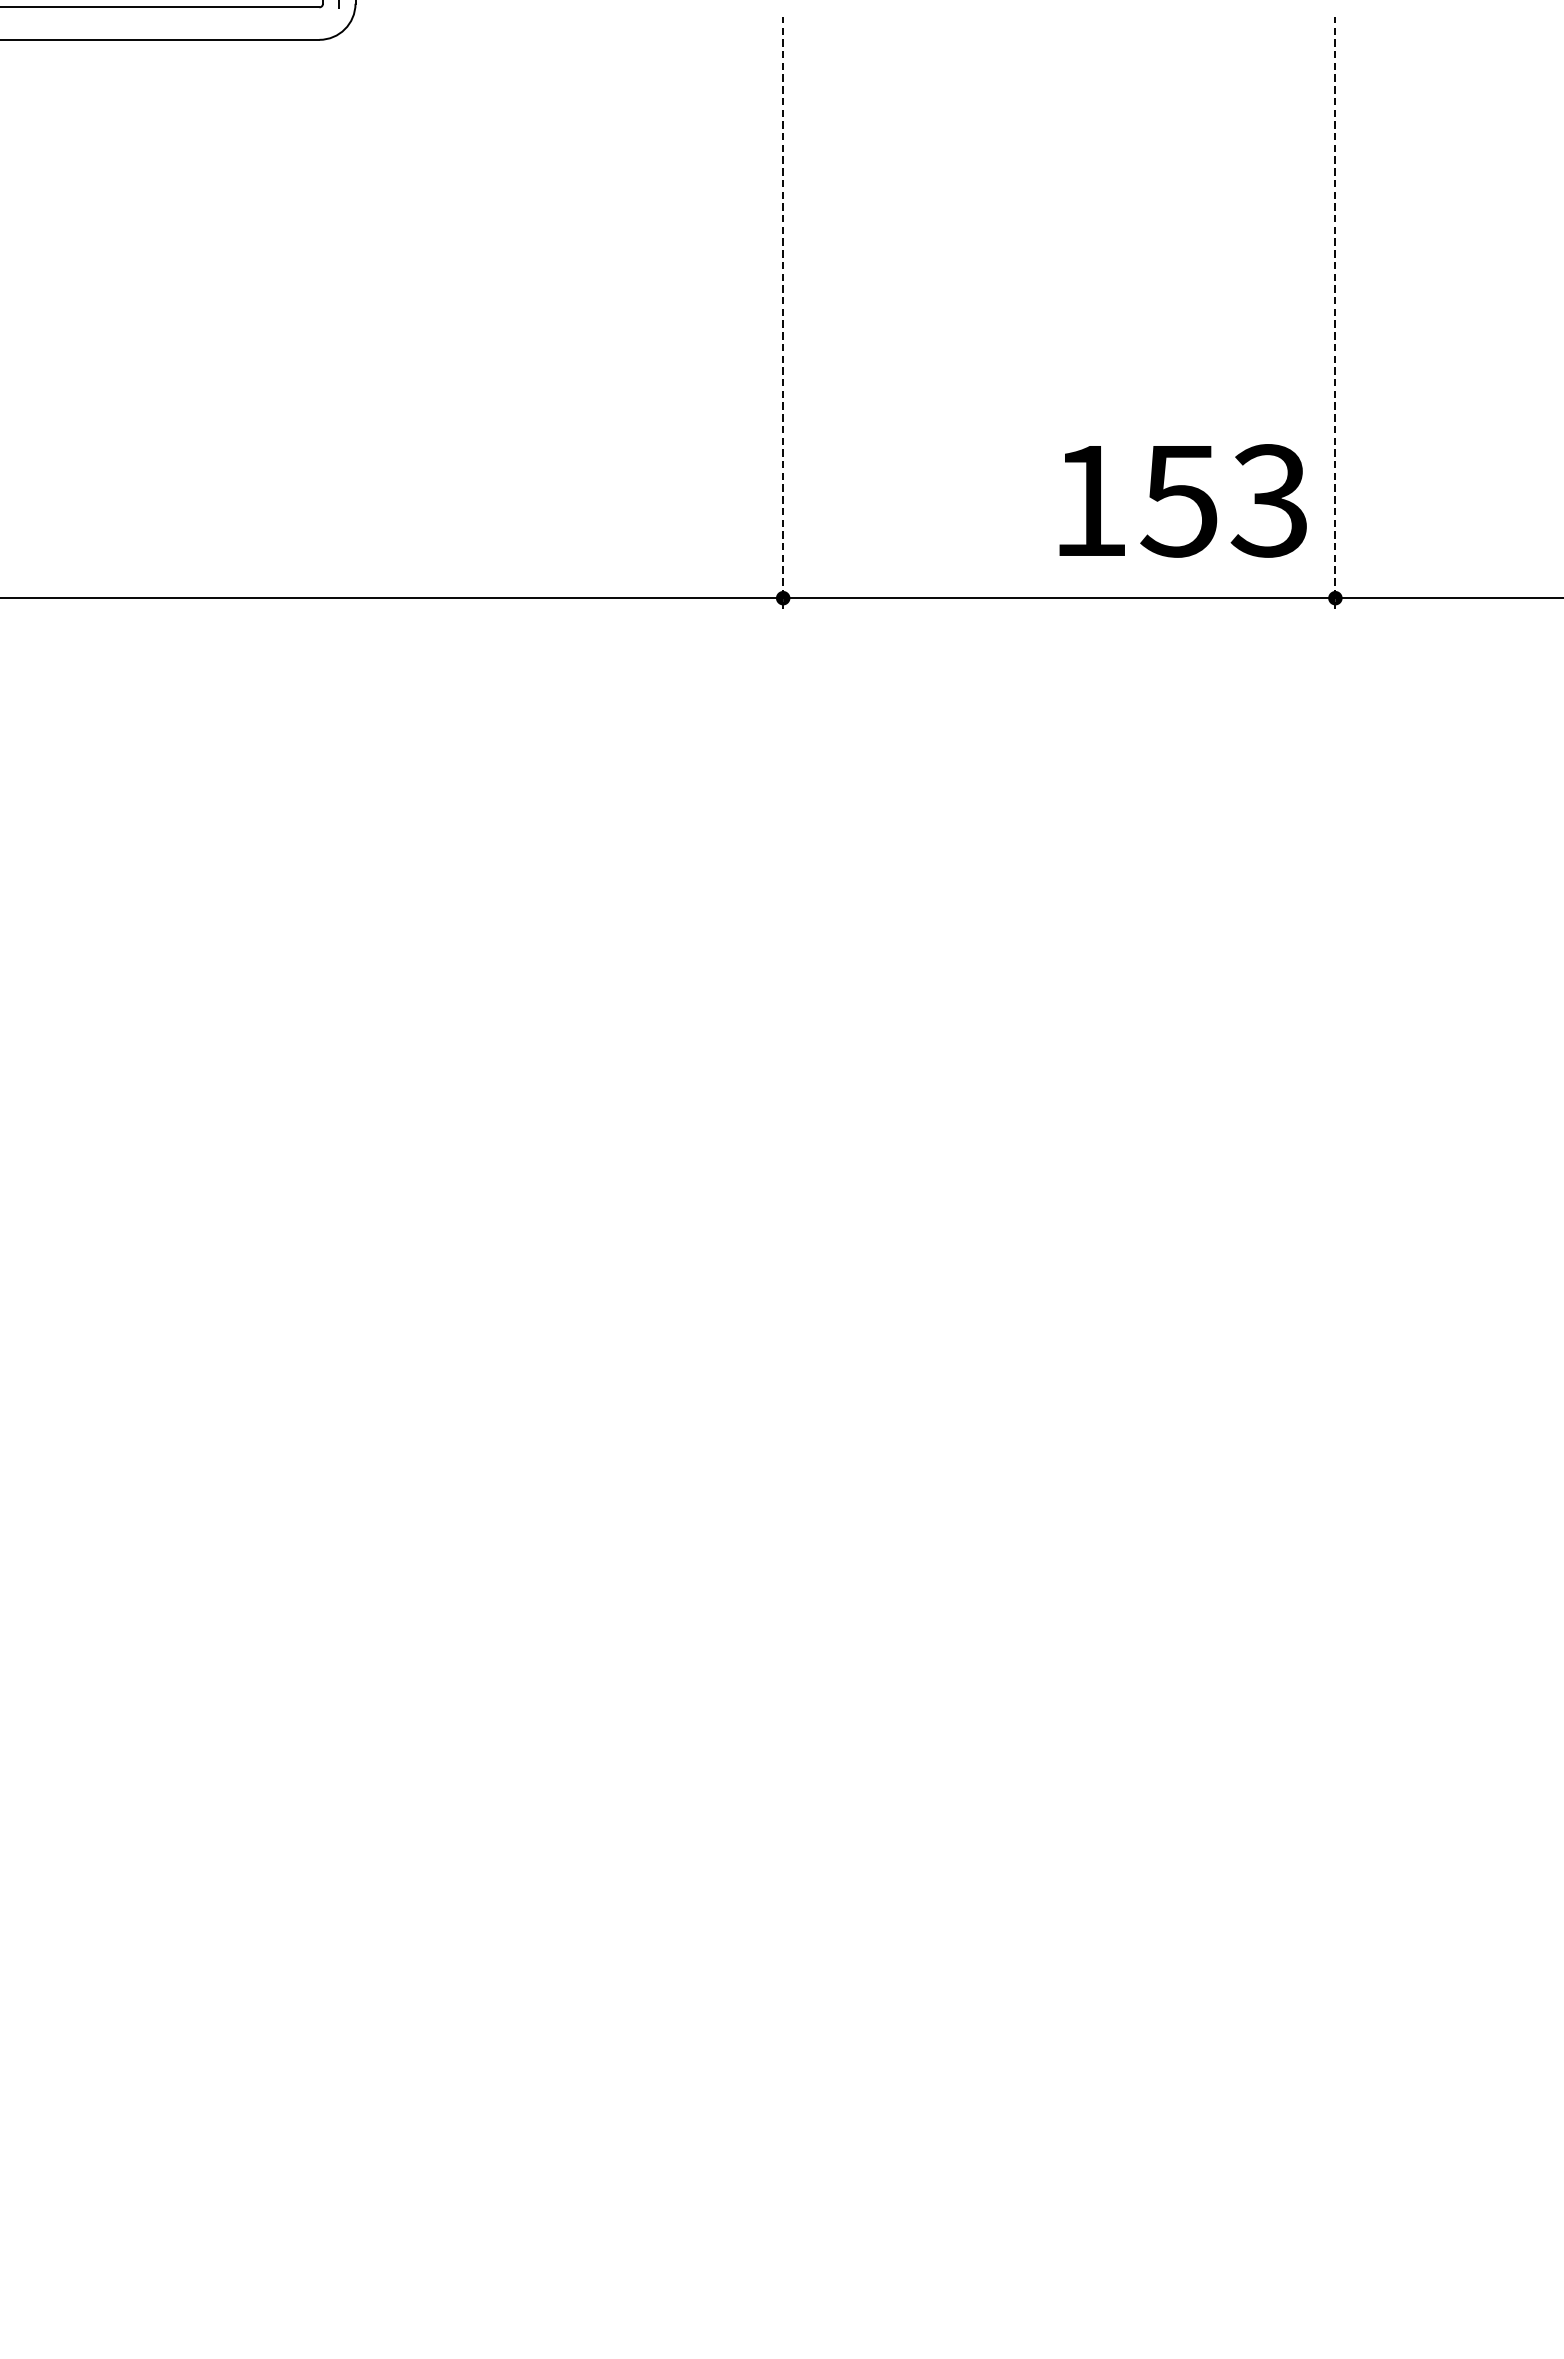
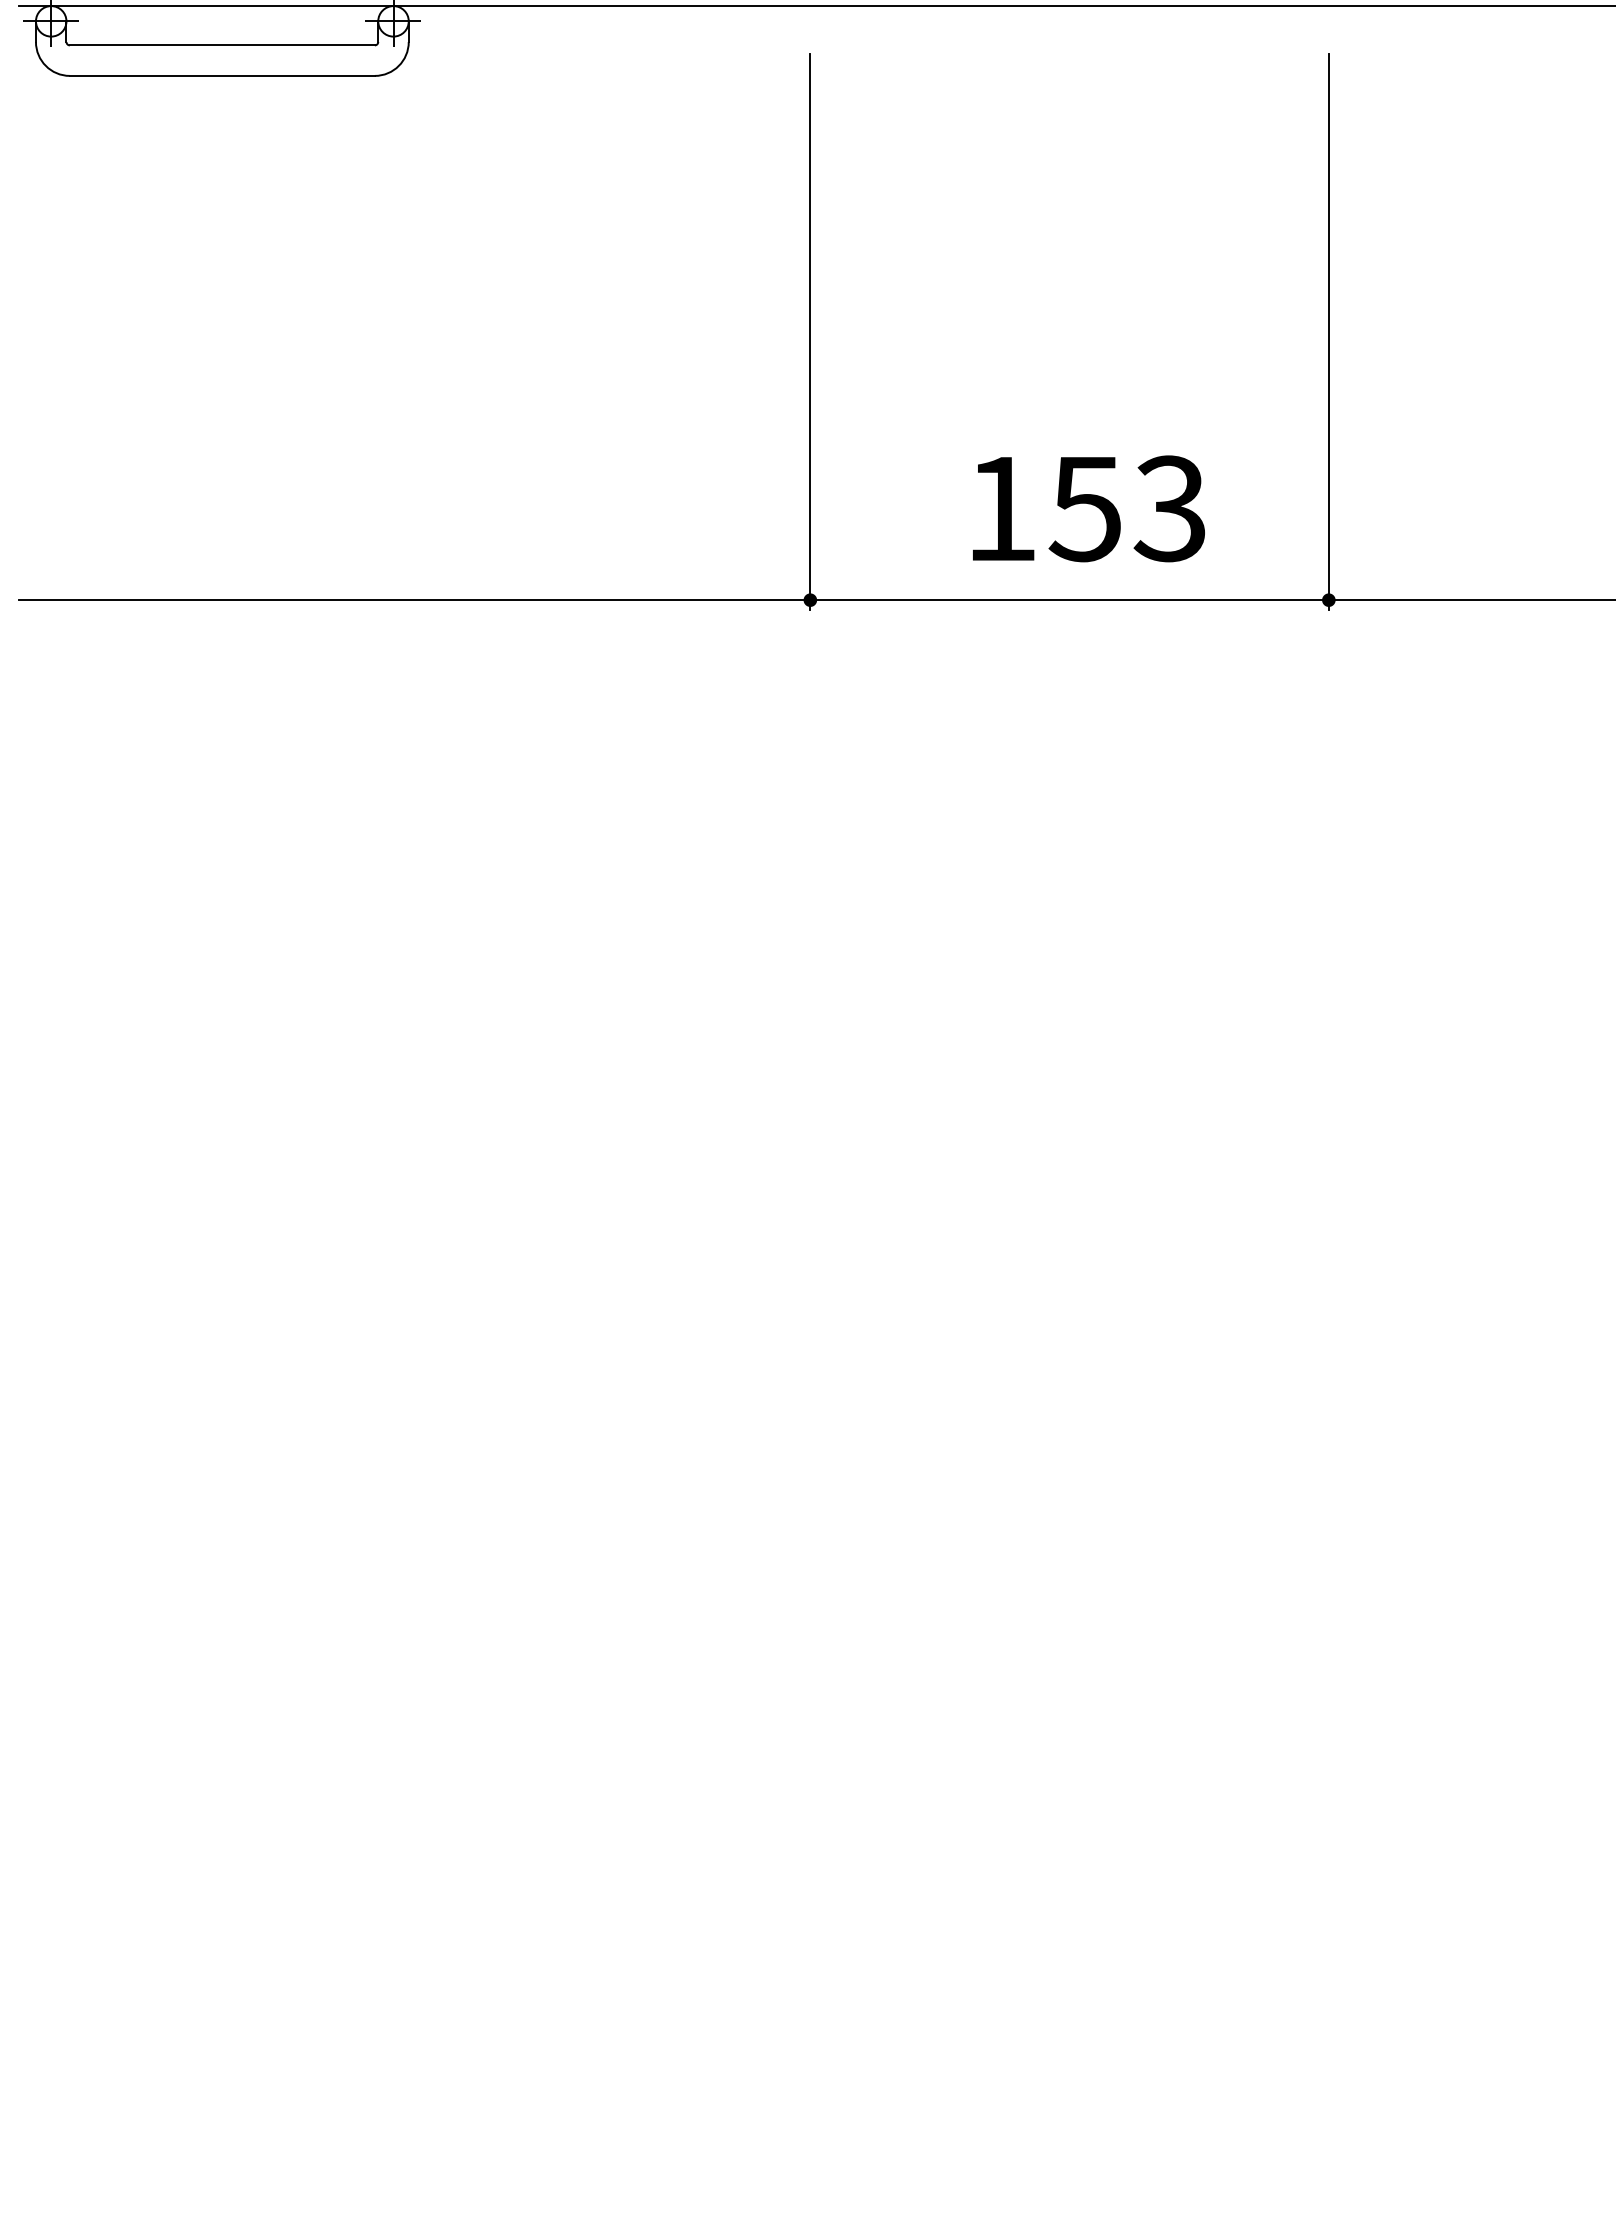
line: (783, 312) -> (810, 331), dashed -> solid
line: (1335, 312) -> (1328, 331), dashed -> solid
text: (1182, 500) -> (1088, 508), moved

